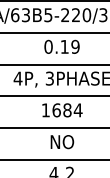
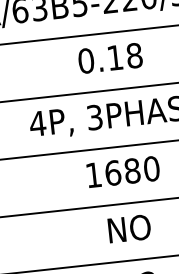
text: (75, 46) -> (134, 54), 0.19 -> 0.18
text: (77, 110) -> (150, 169), 1684 -> 1680

